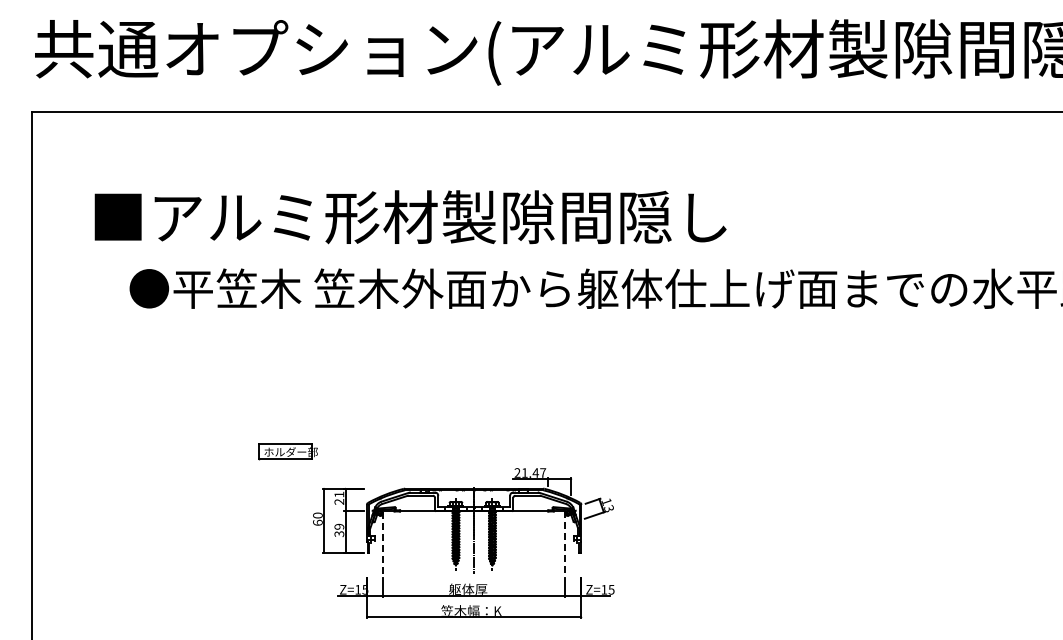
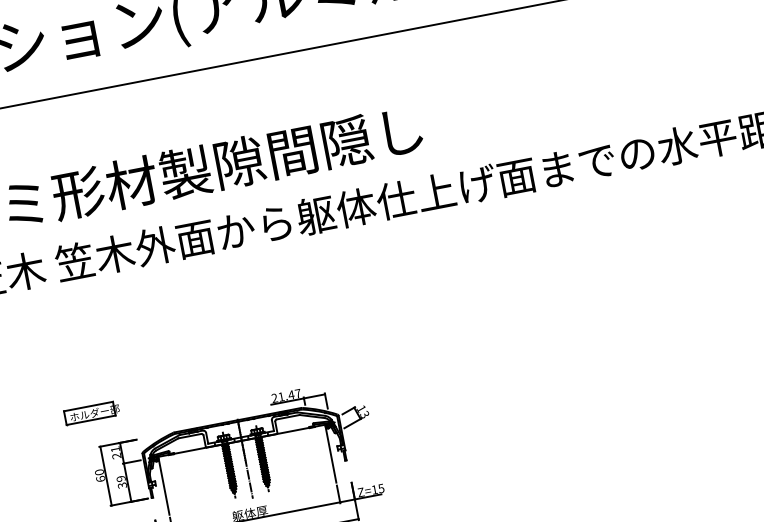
part: (287, 451) -> (91, 413), moved
line: (383, 542) -> (164, 485), dashed -> solid
line: (565, 542) -> (330, 453), dashed -> solid

